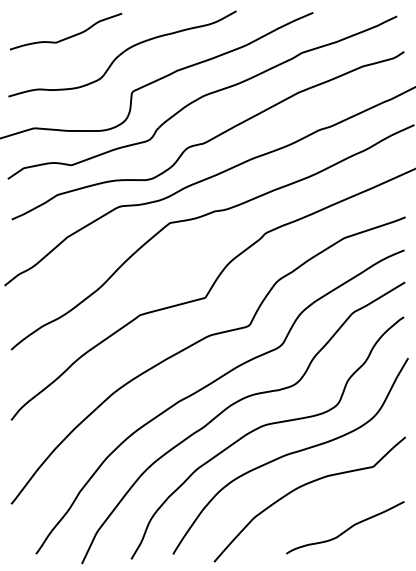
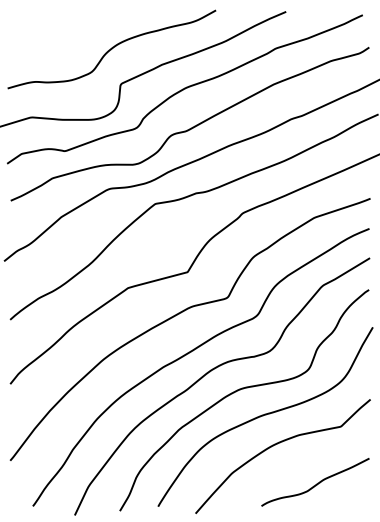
curve: (68, 36) -> (62, 33), removed

